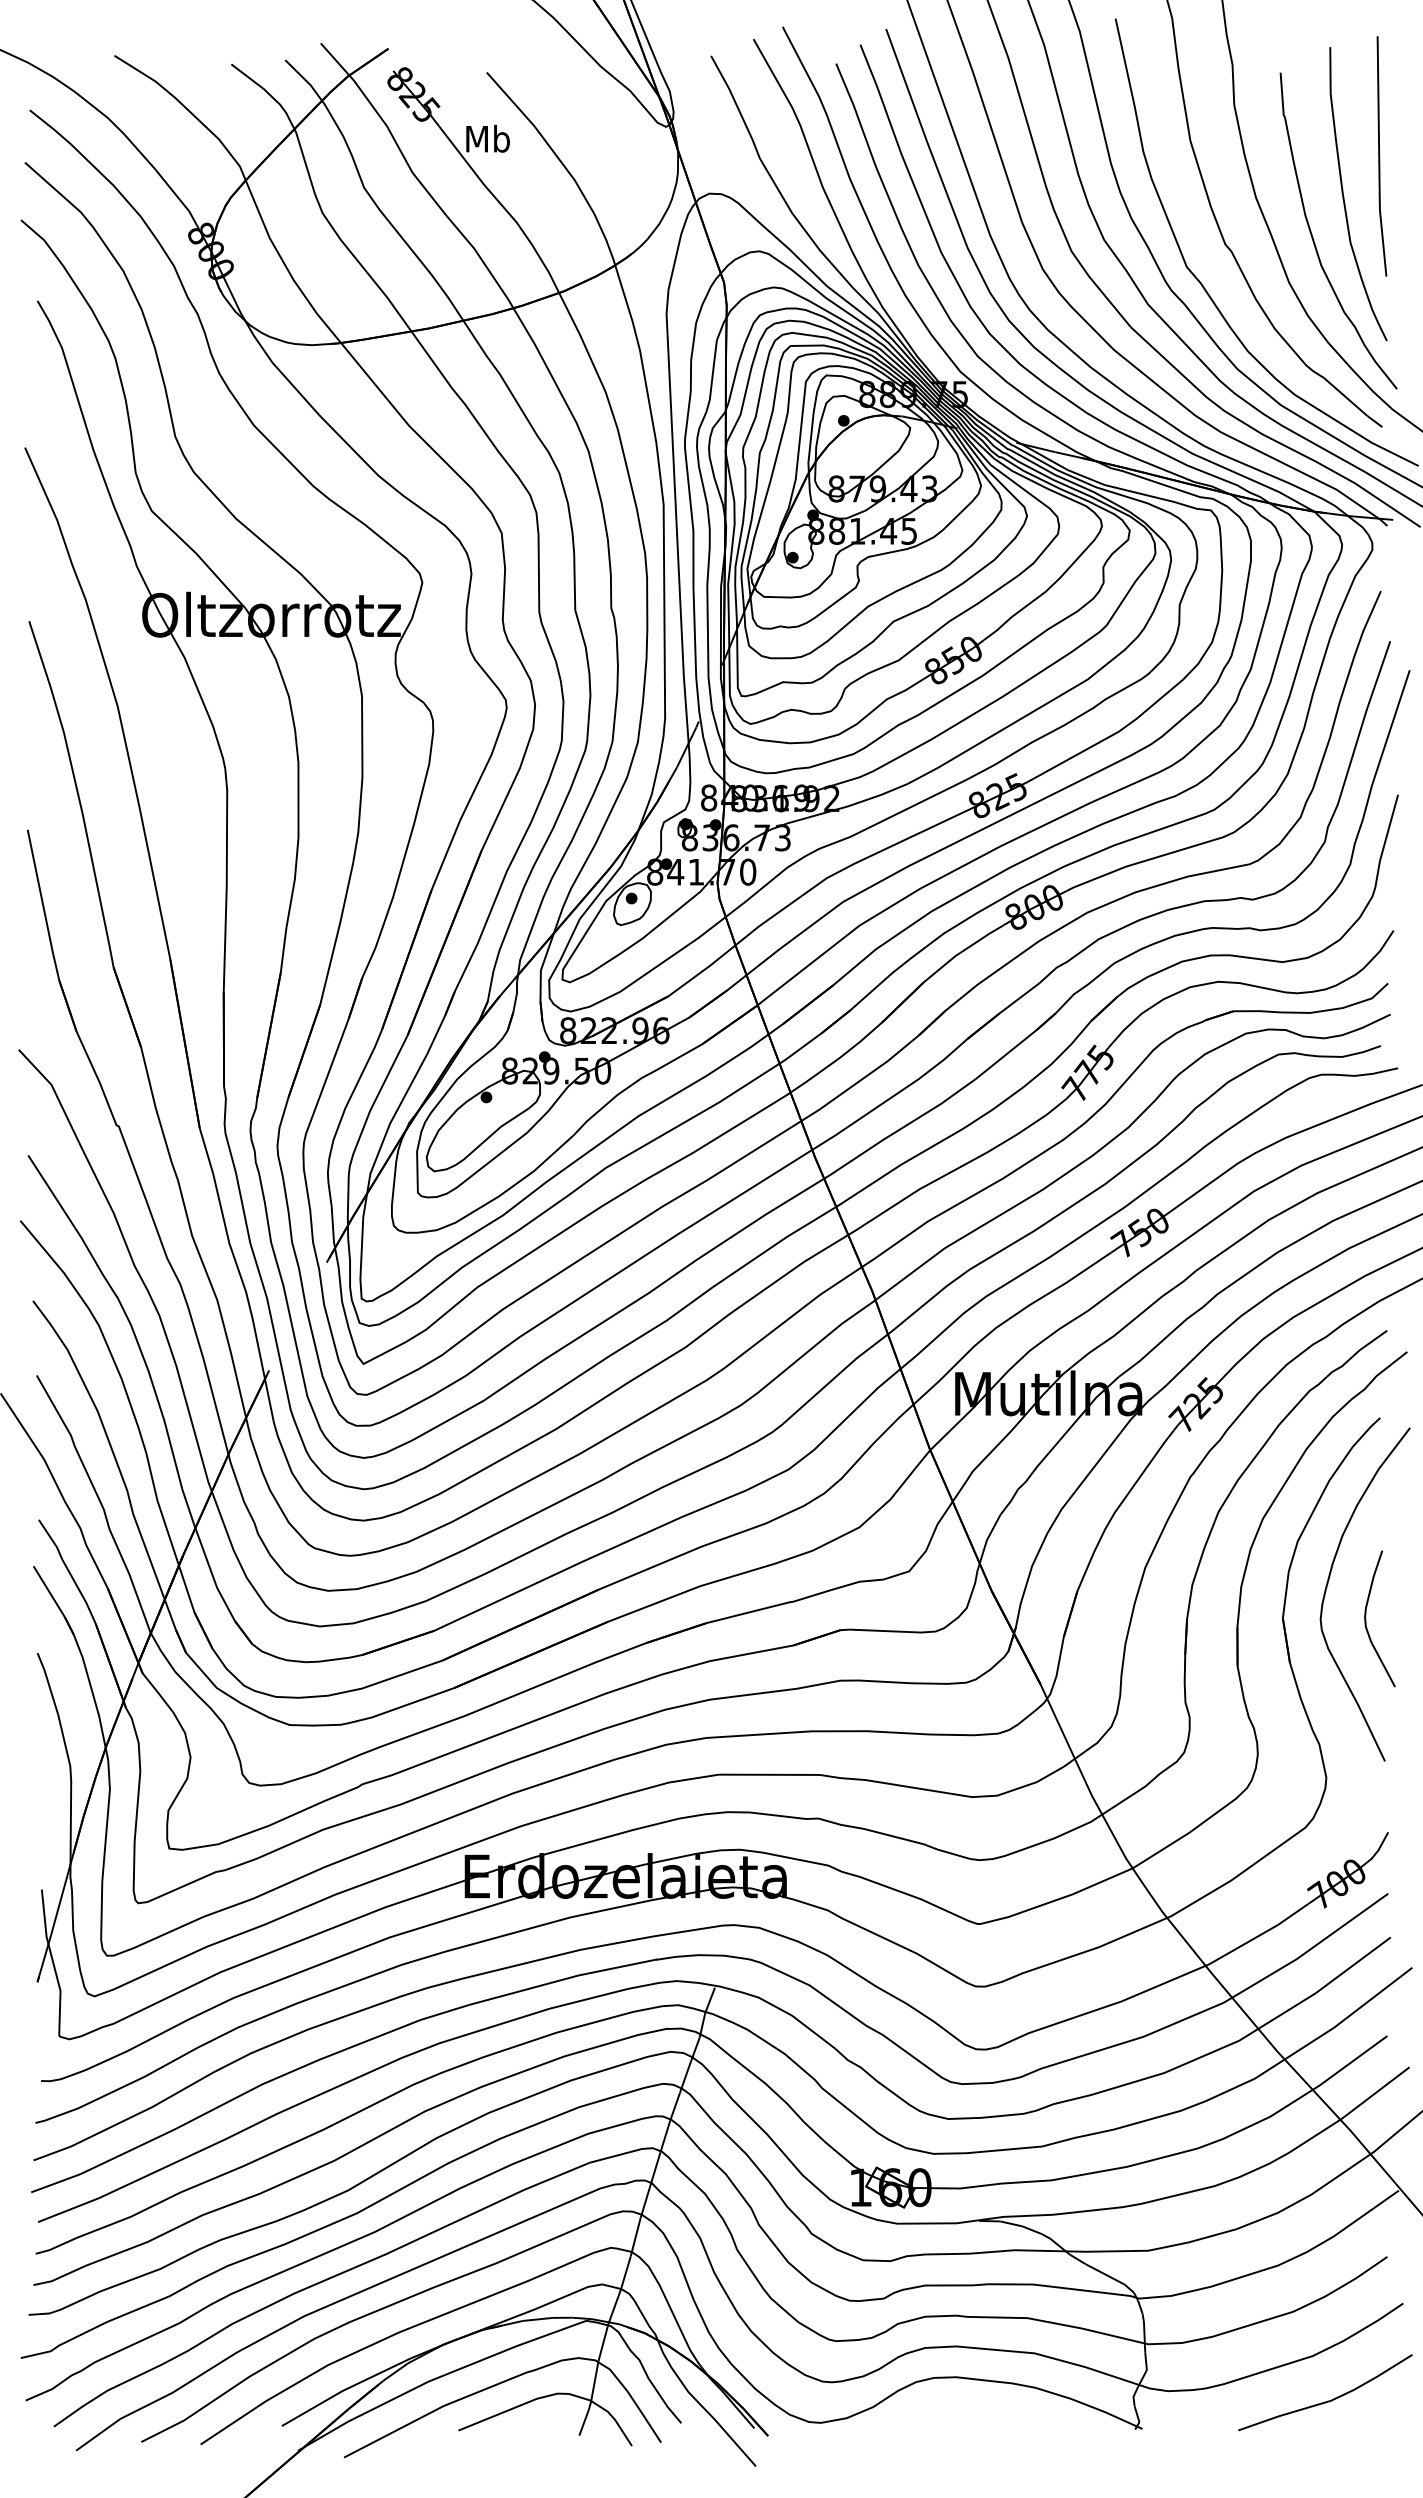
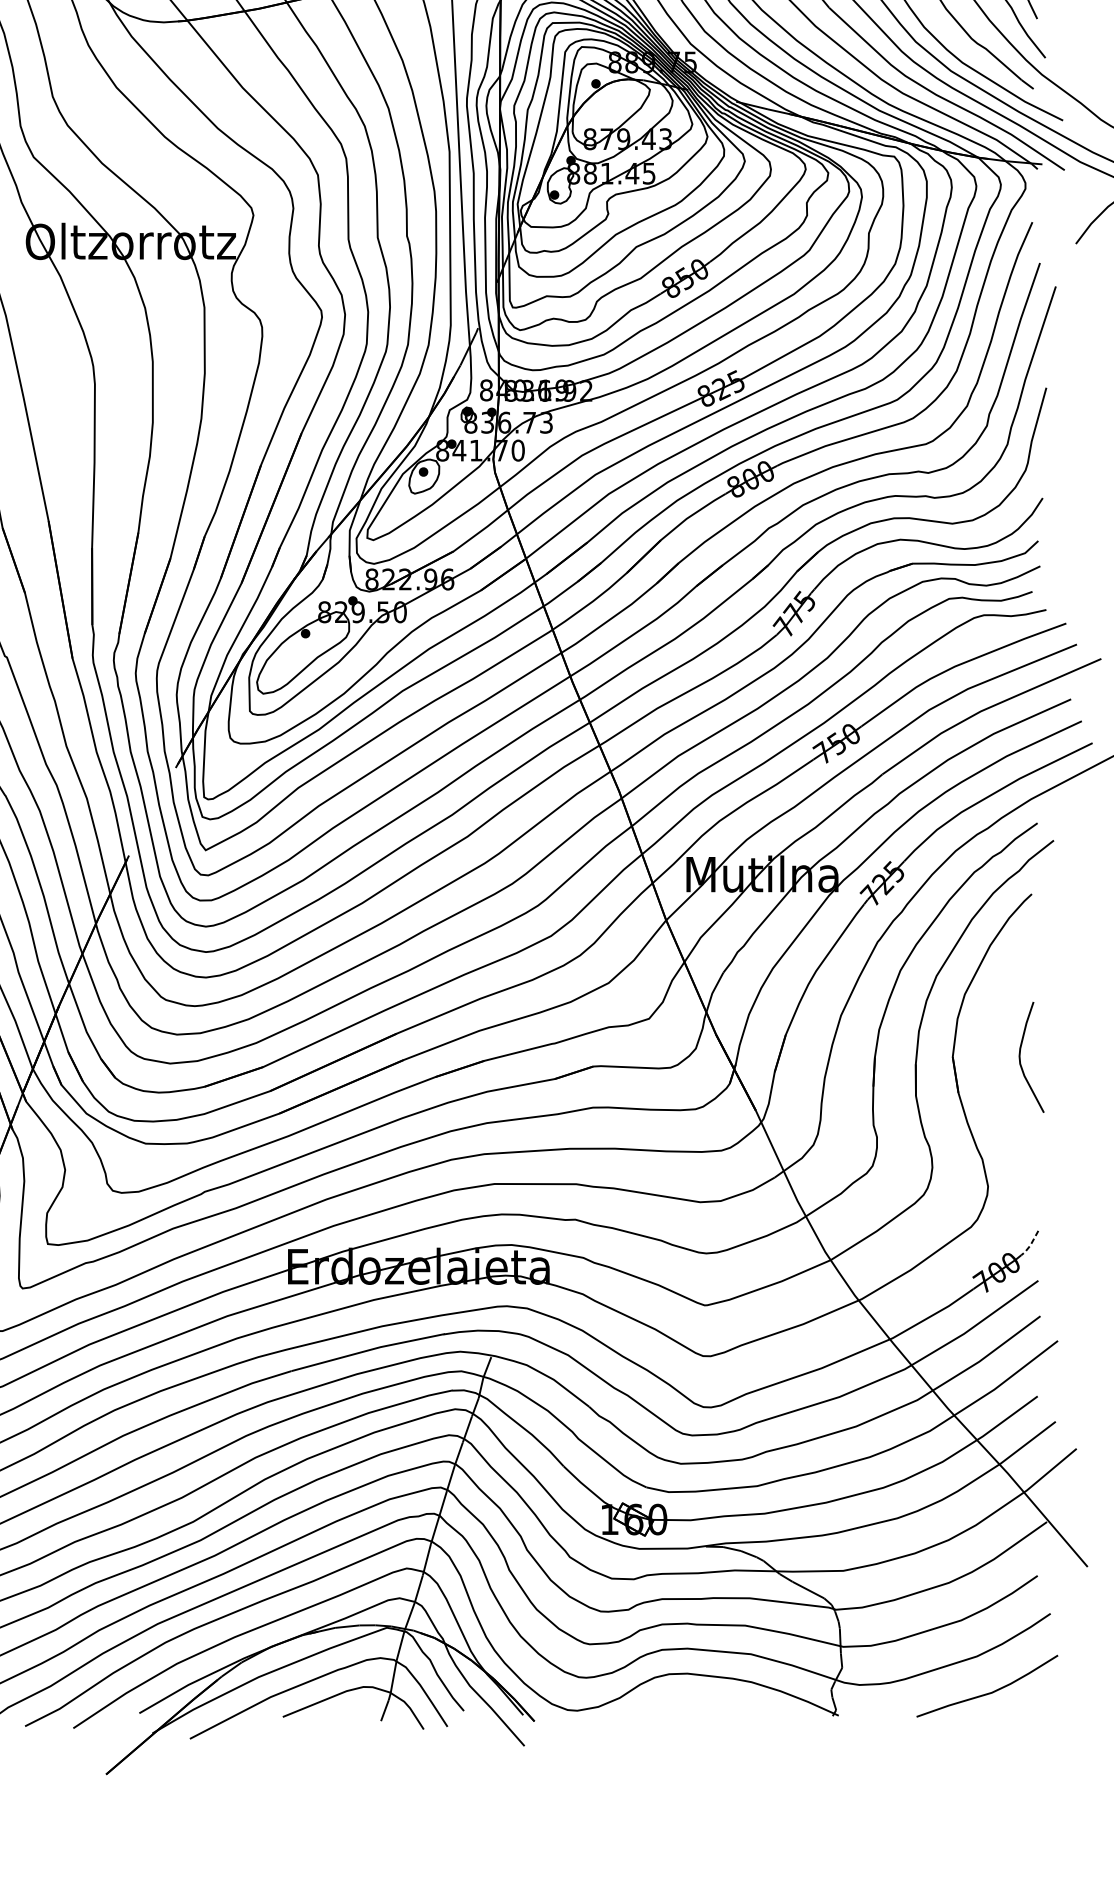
curve: (1328, 1584) -> (989, 1029), removed
line: (1378, 1849) -> (1030, 1244), solid -> dashed

